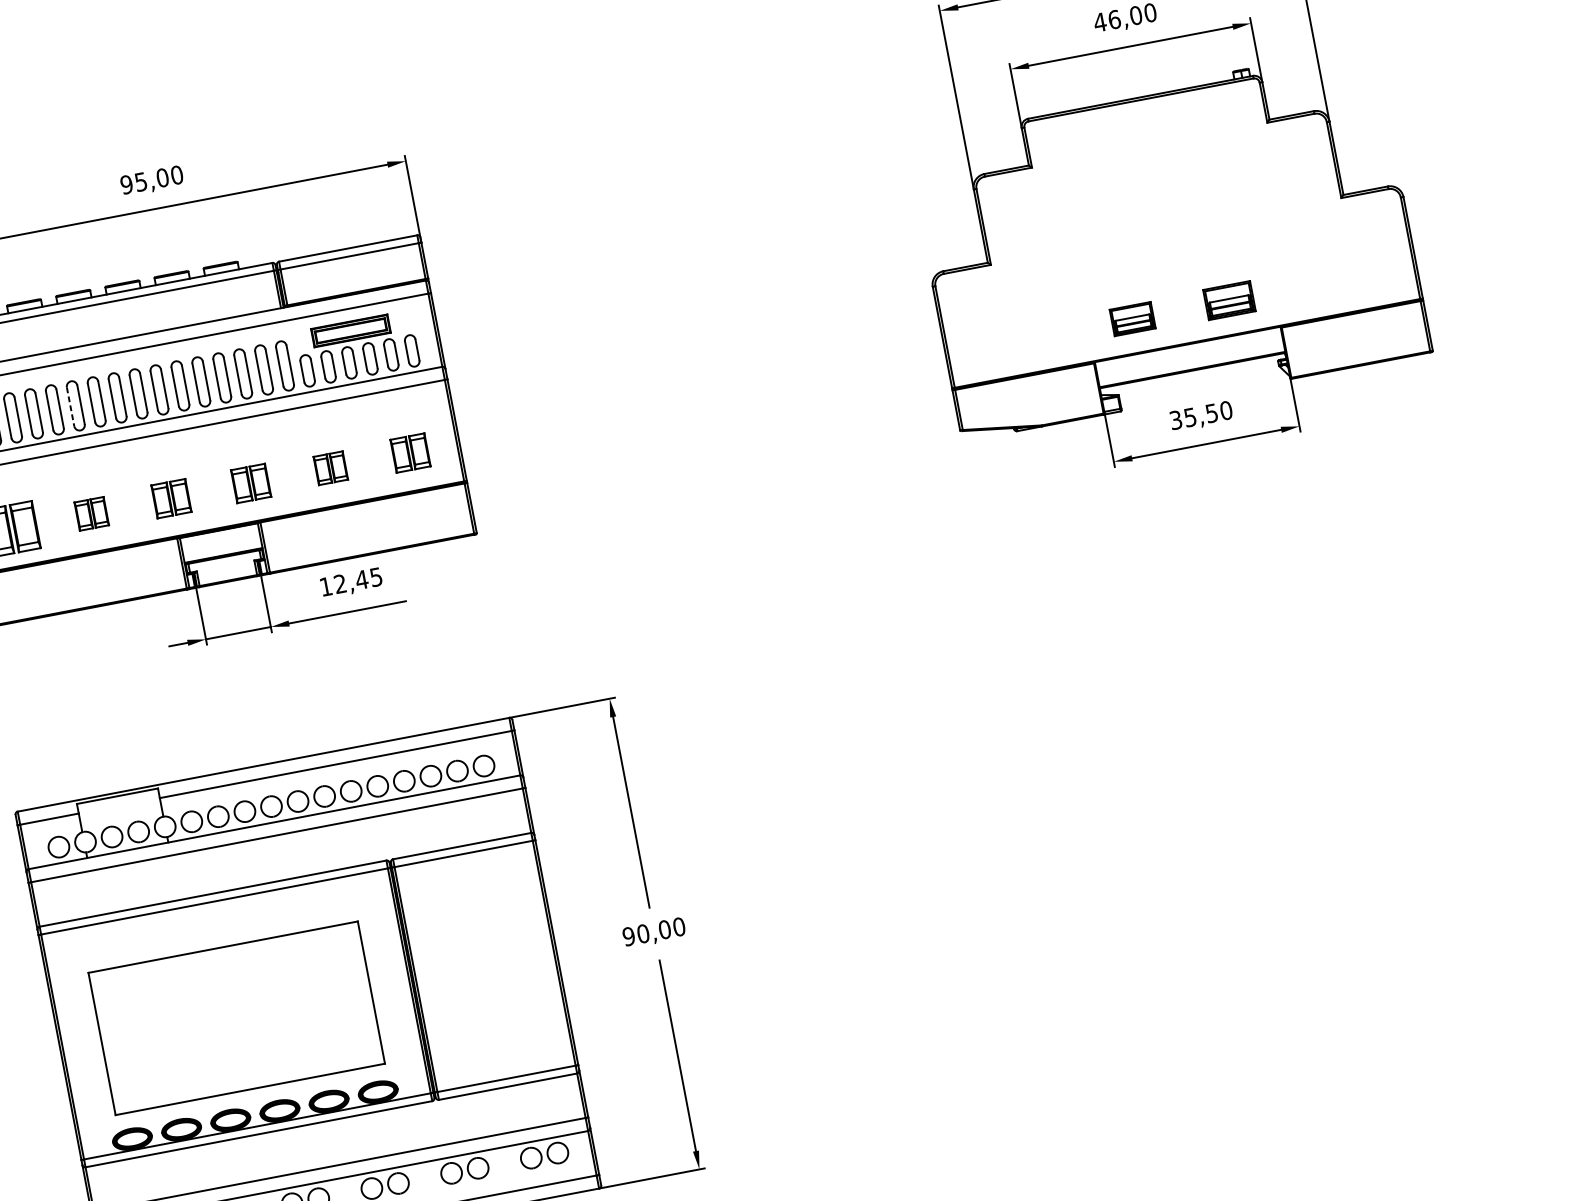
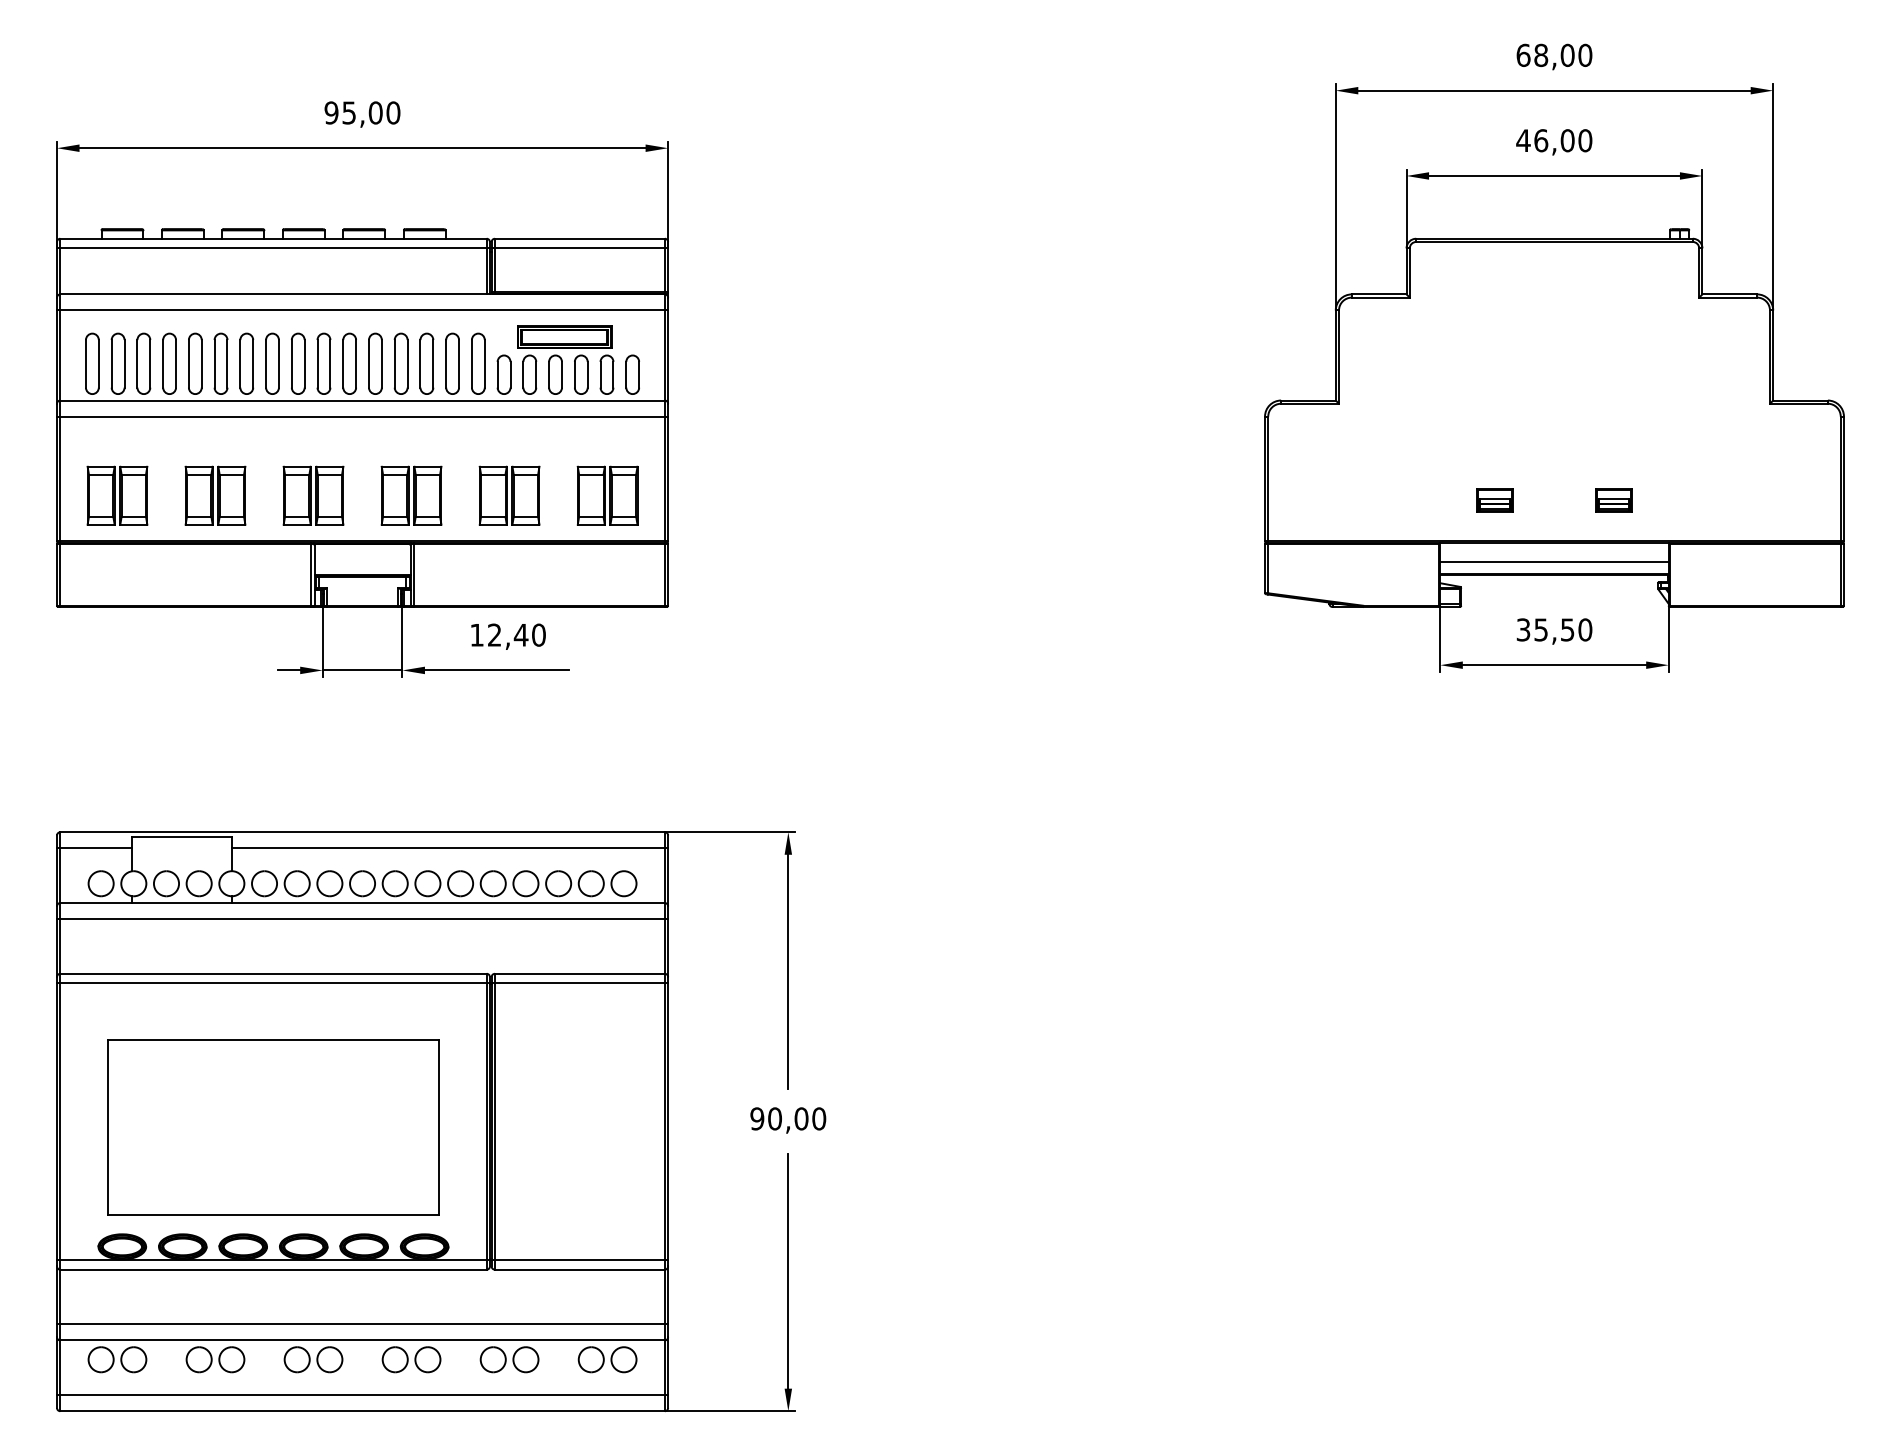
part: (1229, 301) -> (1613, 500), size x0.62
part: (1132, 319) -> (1494, 500), size x0.71
line: (1190, 360) -> (1554, 562), added
line: (70, 406) -> (214, 363), dashed -> solid
part: (410, 452) -> (607, 495), size x1.43
part: (330, 468) -> (509, 495), size x1.67
part: (251, 483) -> (411, 495), size x1.43
part: (171, 498) -> (313, 495), size x1.43
part: (91, 513) -> (215, 495), size x1.67
text: (375, 576) -> (538, 634), 12,45 -> 12,40

